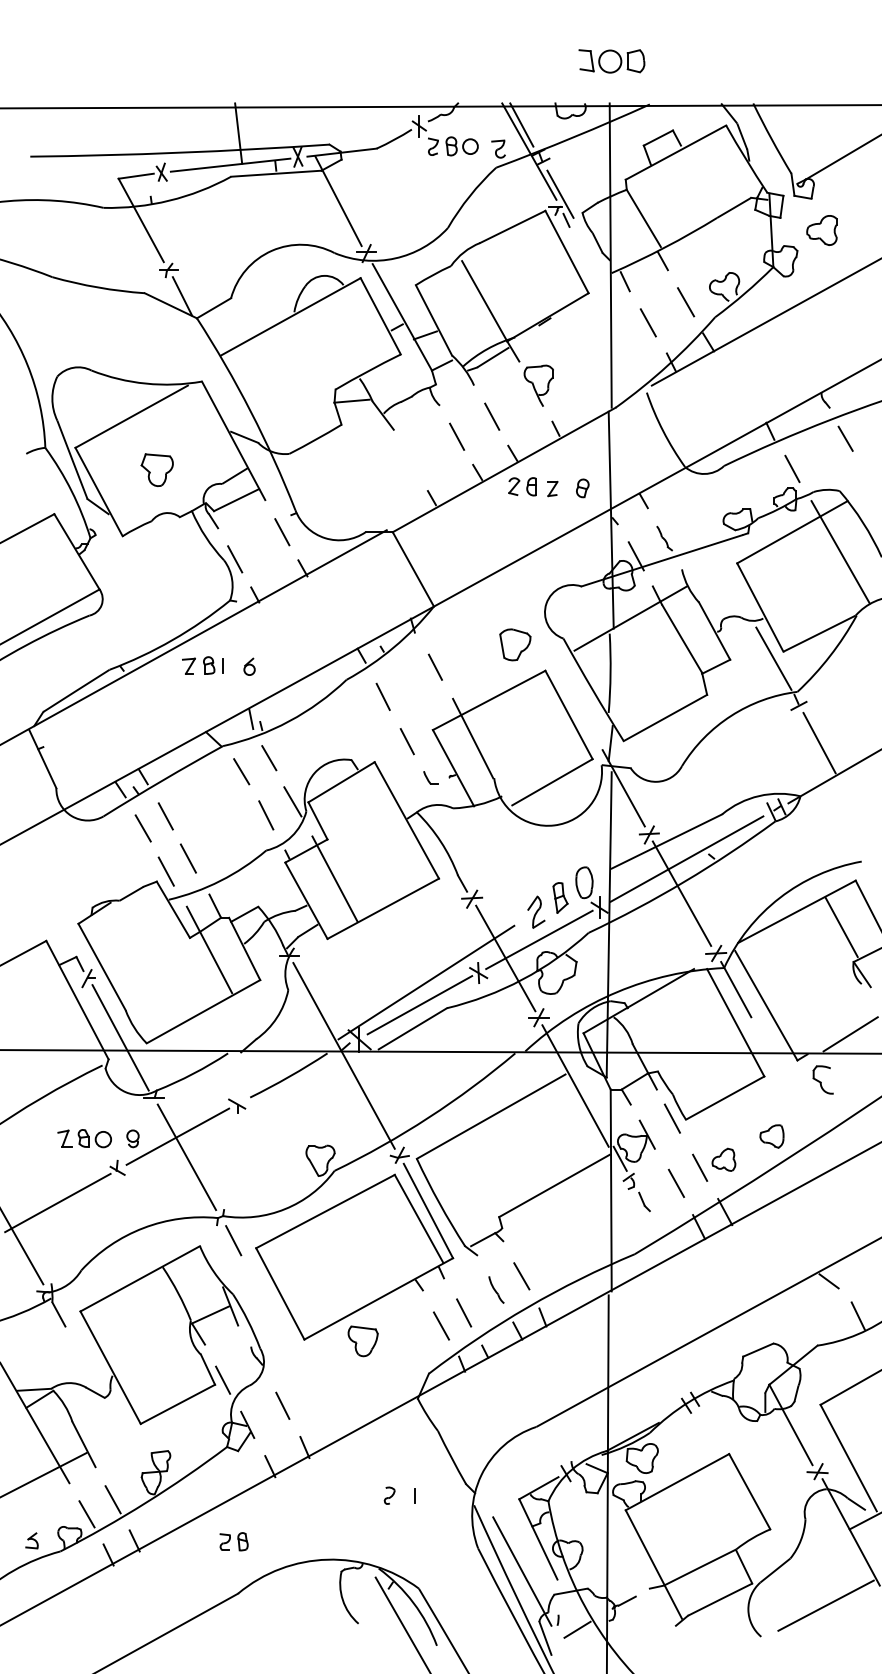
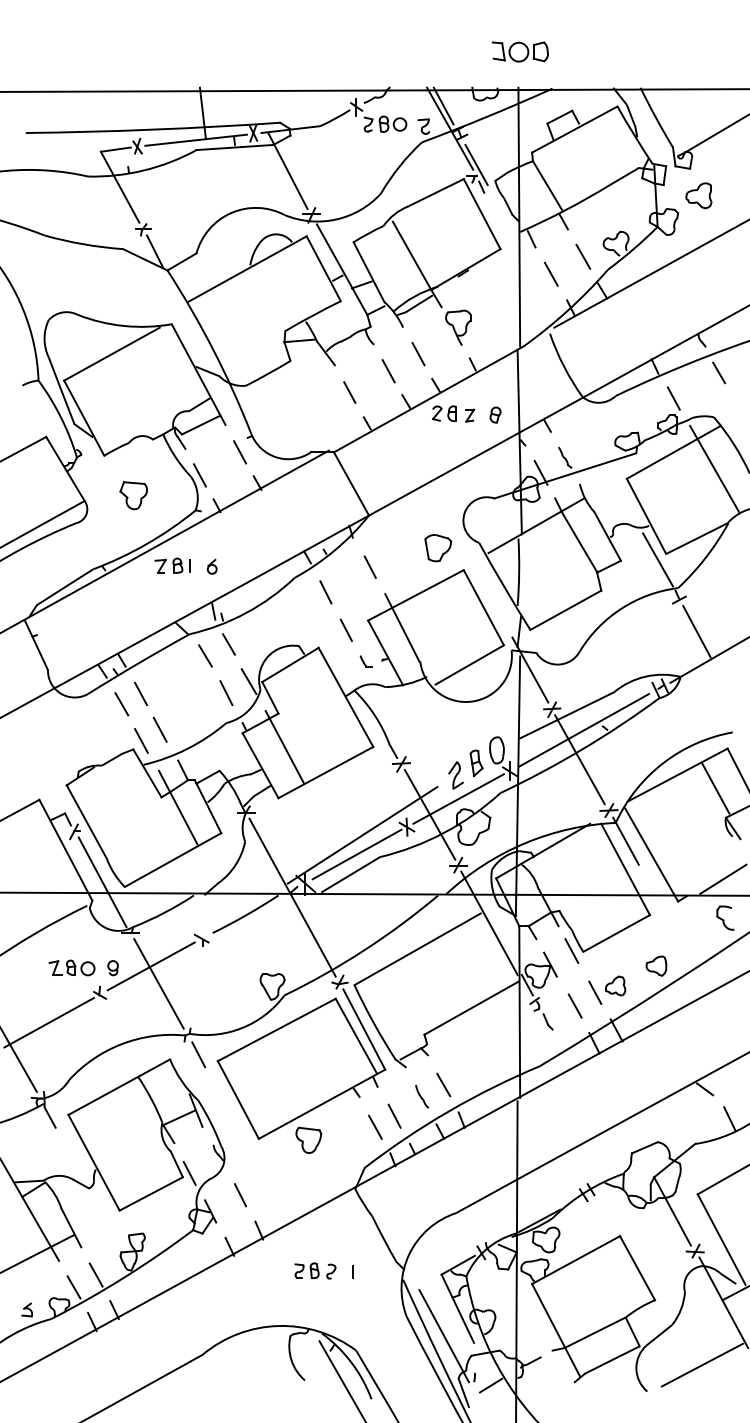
line: (410, 461) -> (349, 392), added
part: (156, 469) -> (133, 495), moved
part: (822, 1079) -> (724, 917), moved
part: (233, 1541) -> (306, 1270), moved

